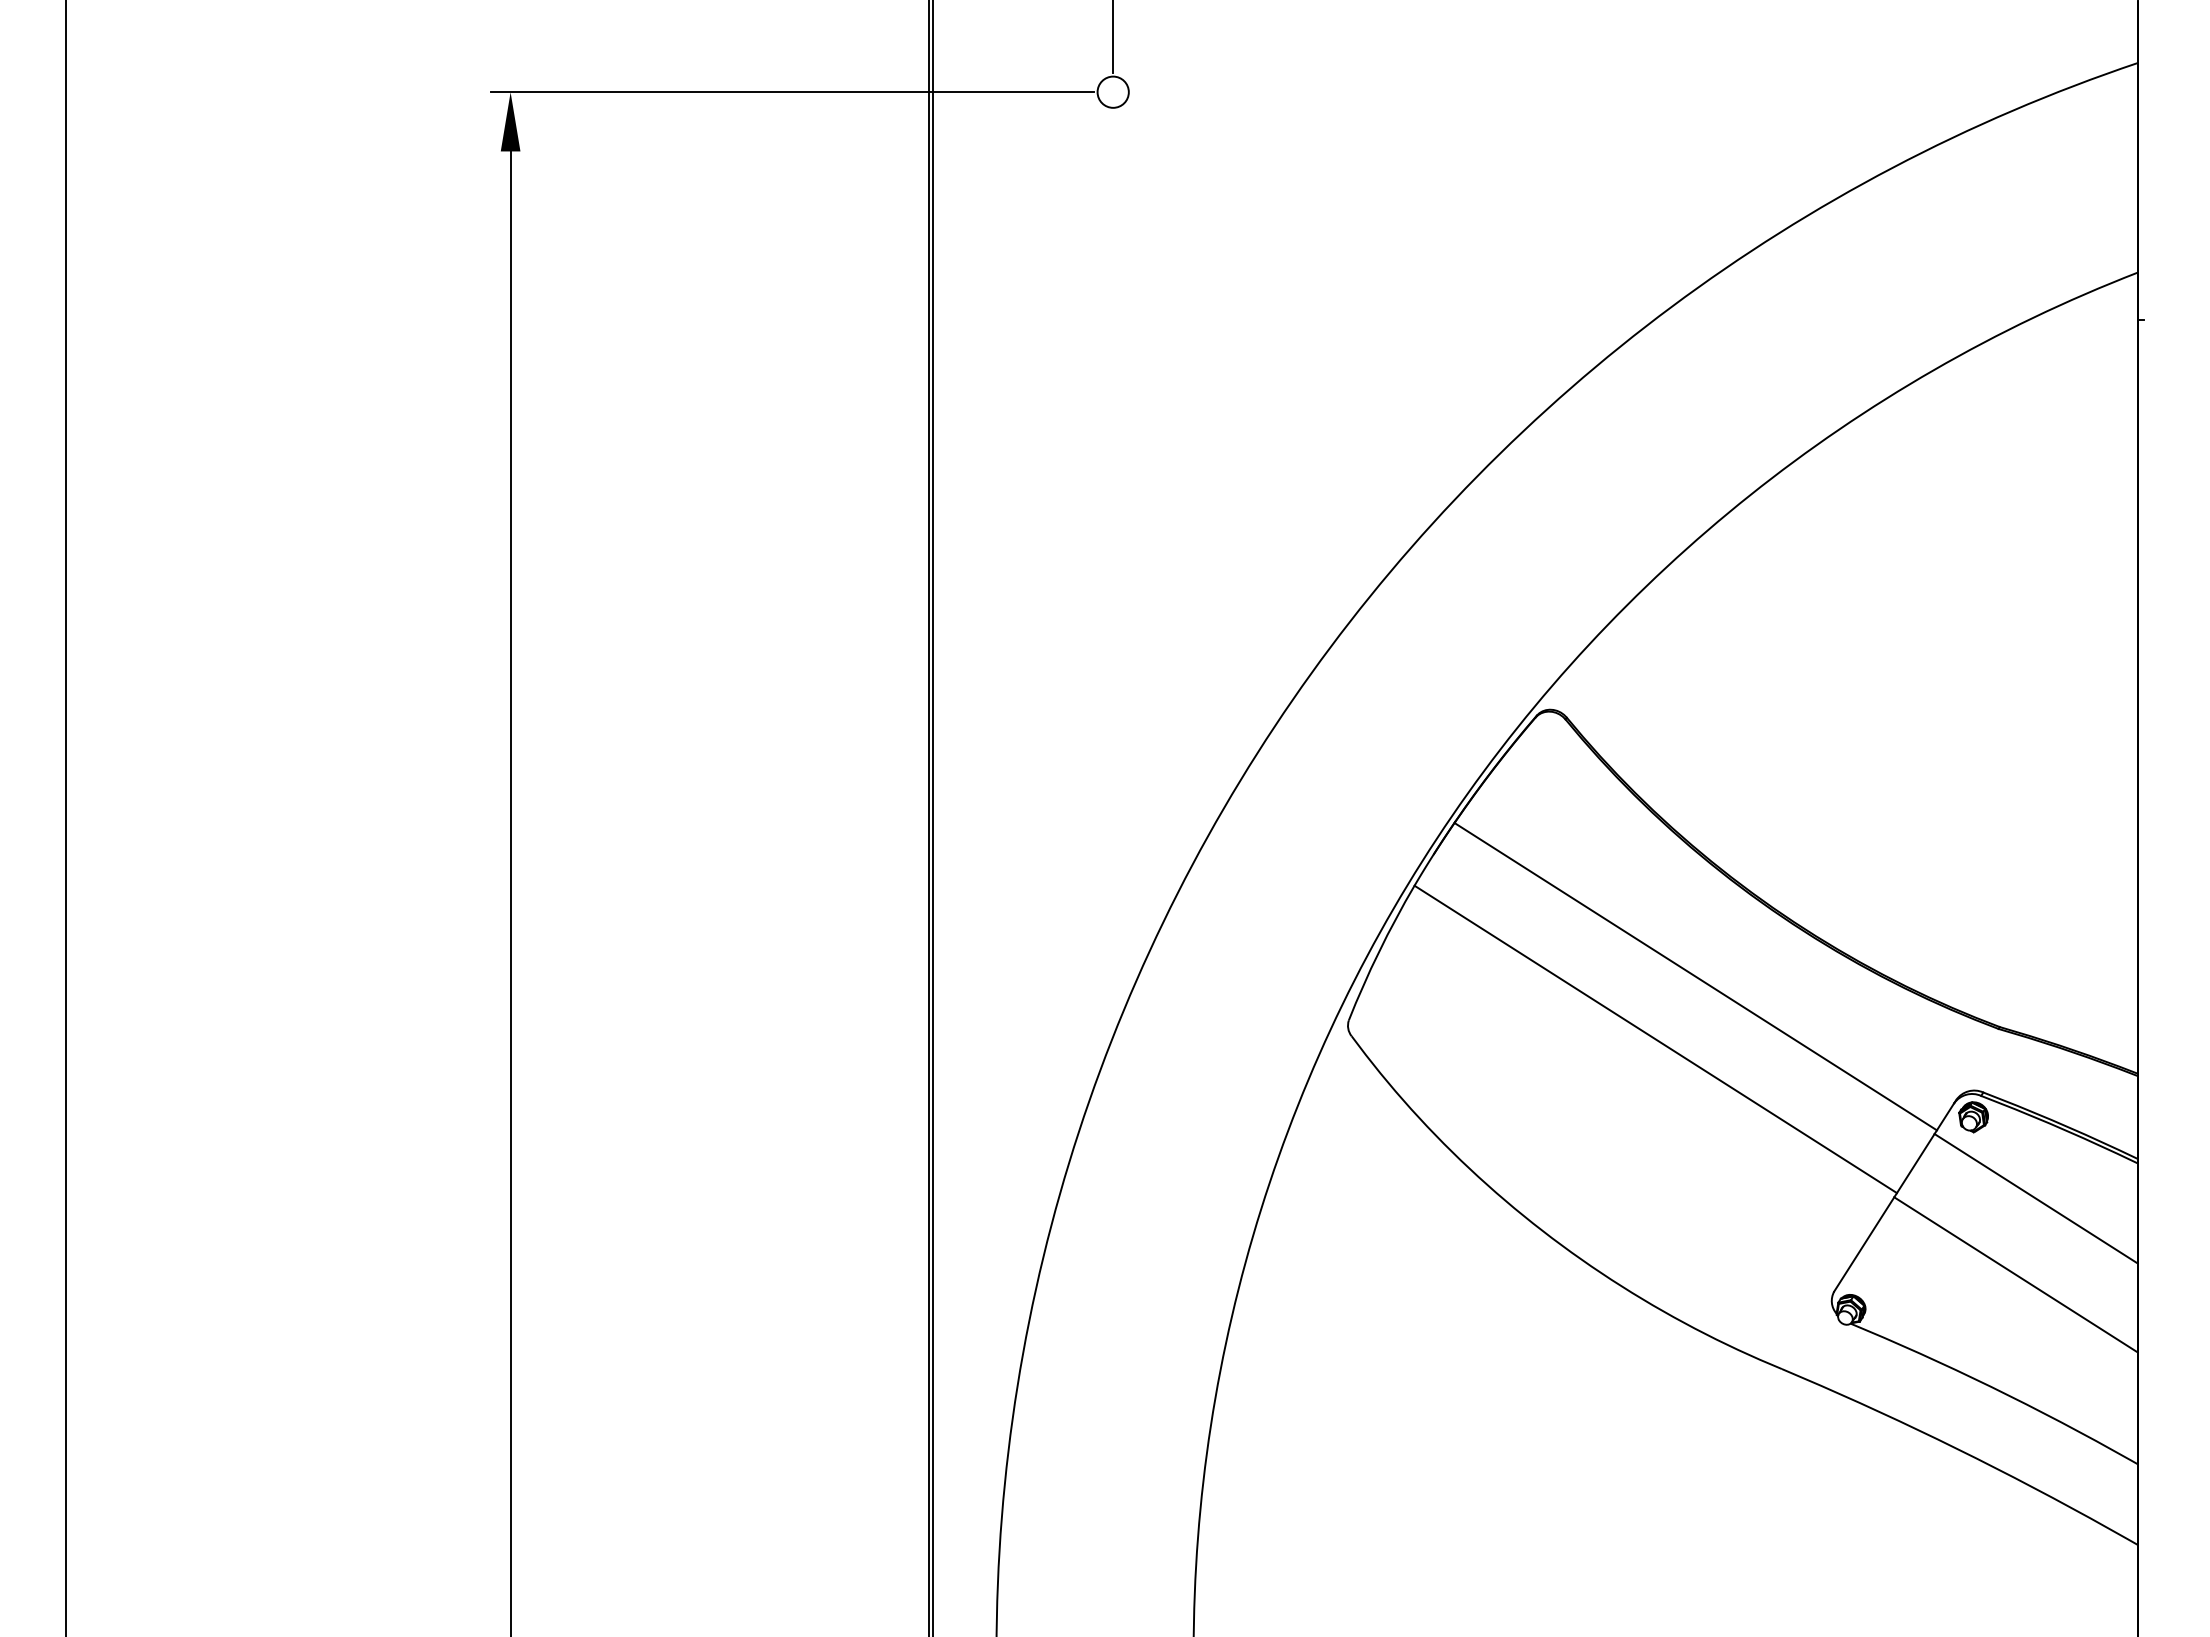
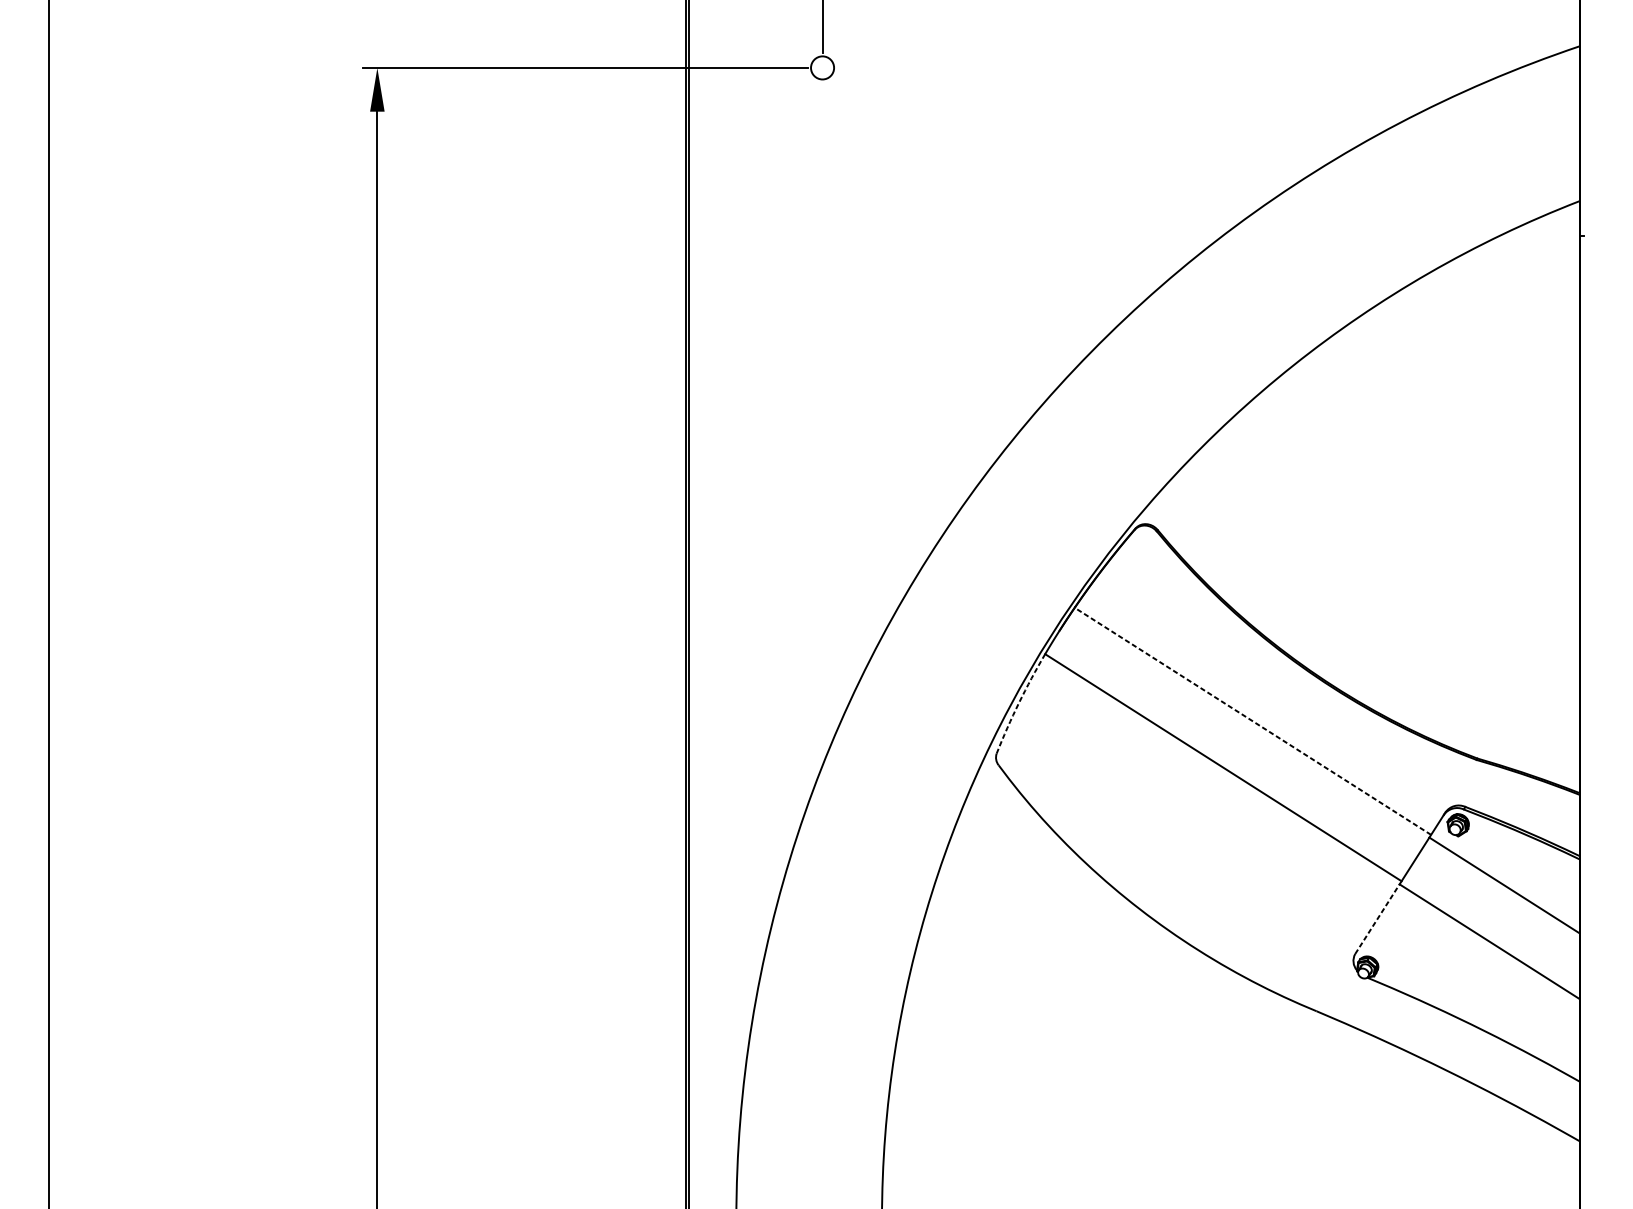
arc: (1379, 951) -> (1019, 702), solid -> dashed
line: (1695, 976) -> (1252, 721), solid -> dashed
line: (1864, 1244) -> (1377, 919), solid -> dashed

